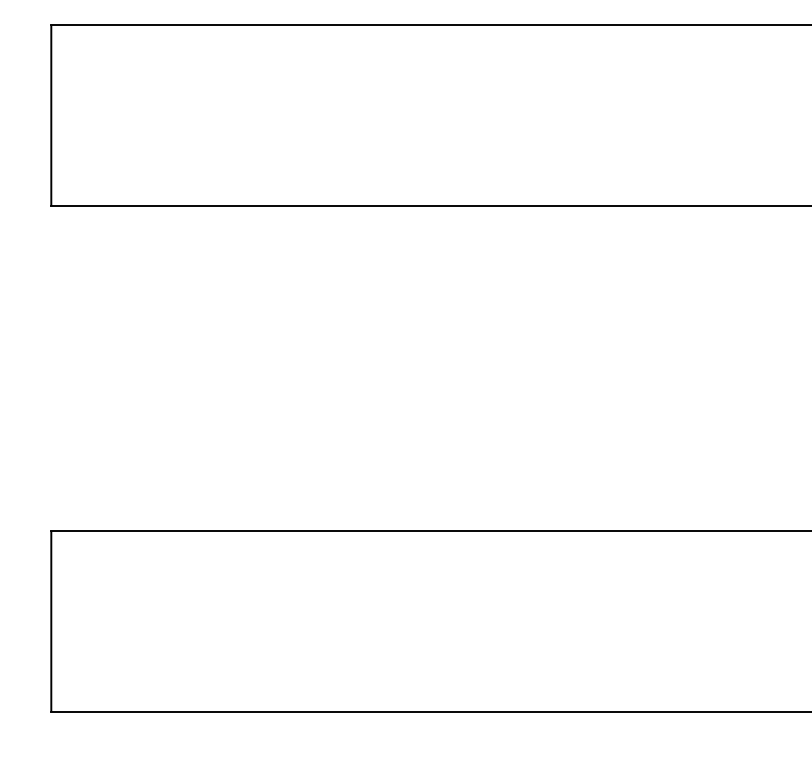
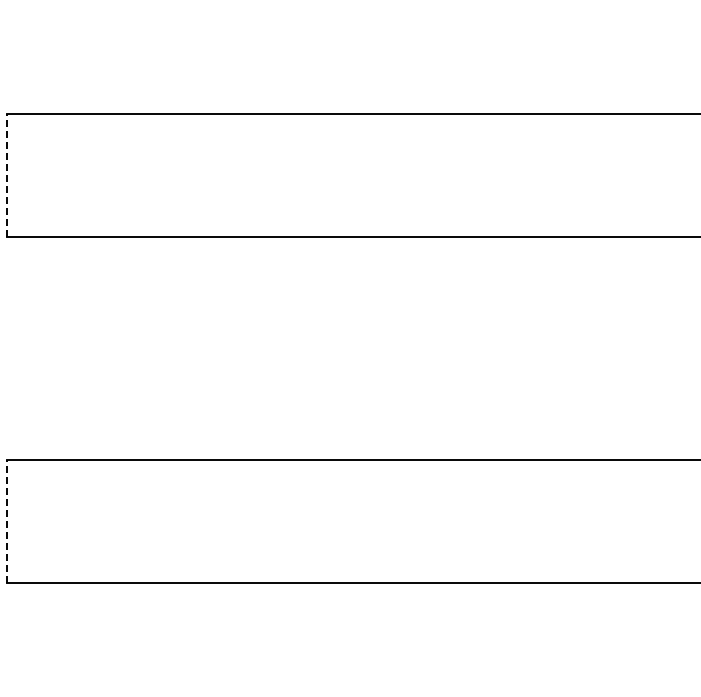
arc: (50, 115) -> (6, 175), solid -> dashed
arc: (50, 621) -> (6, 521), solid -> dashed

